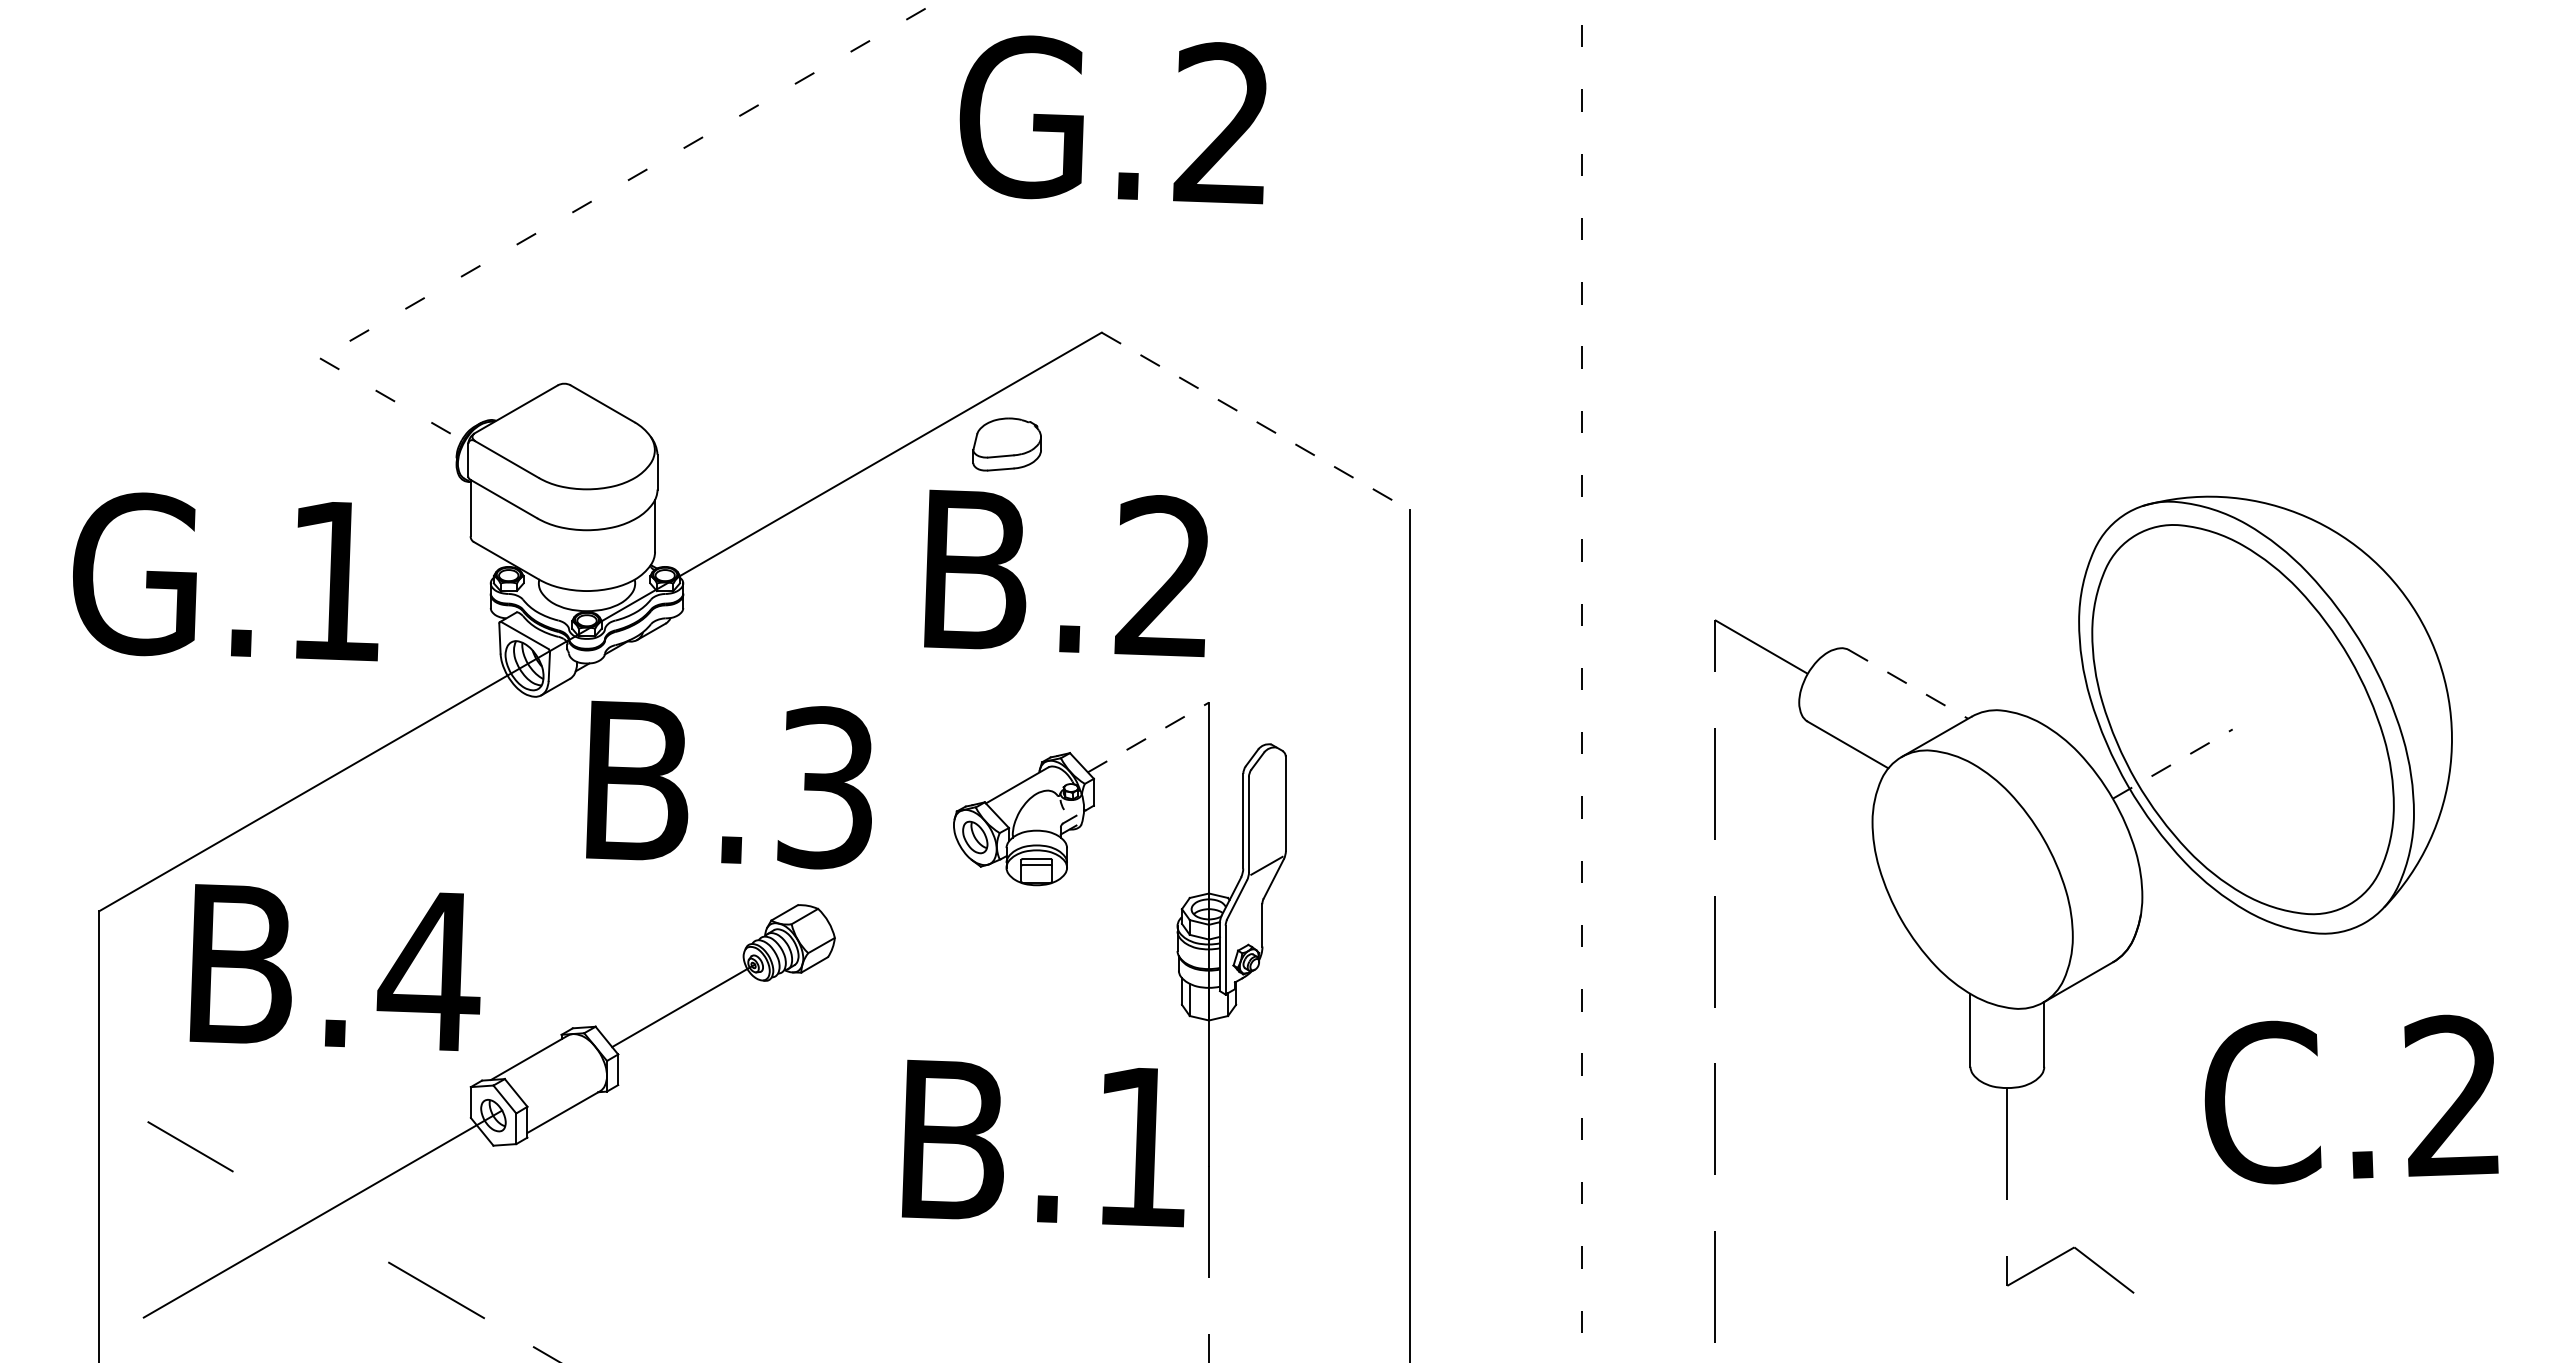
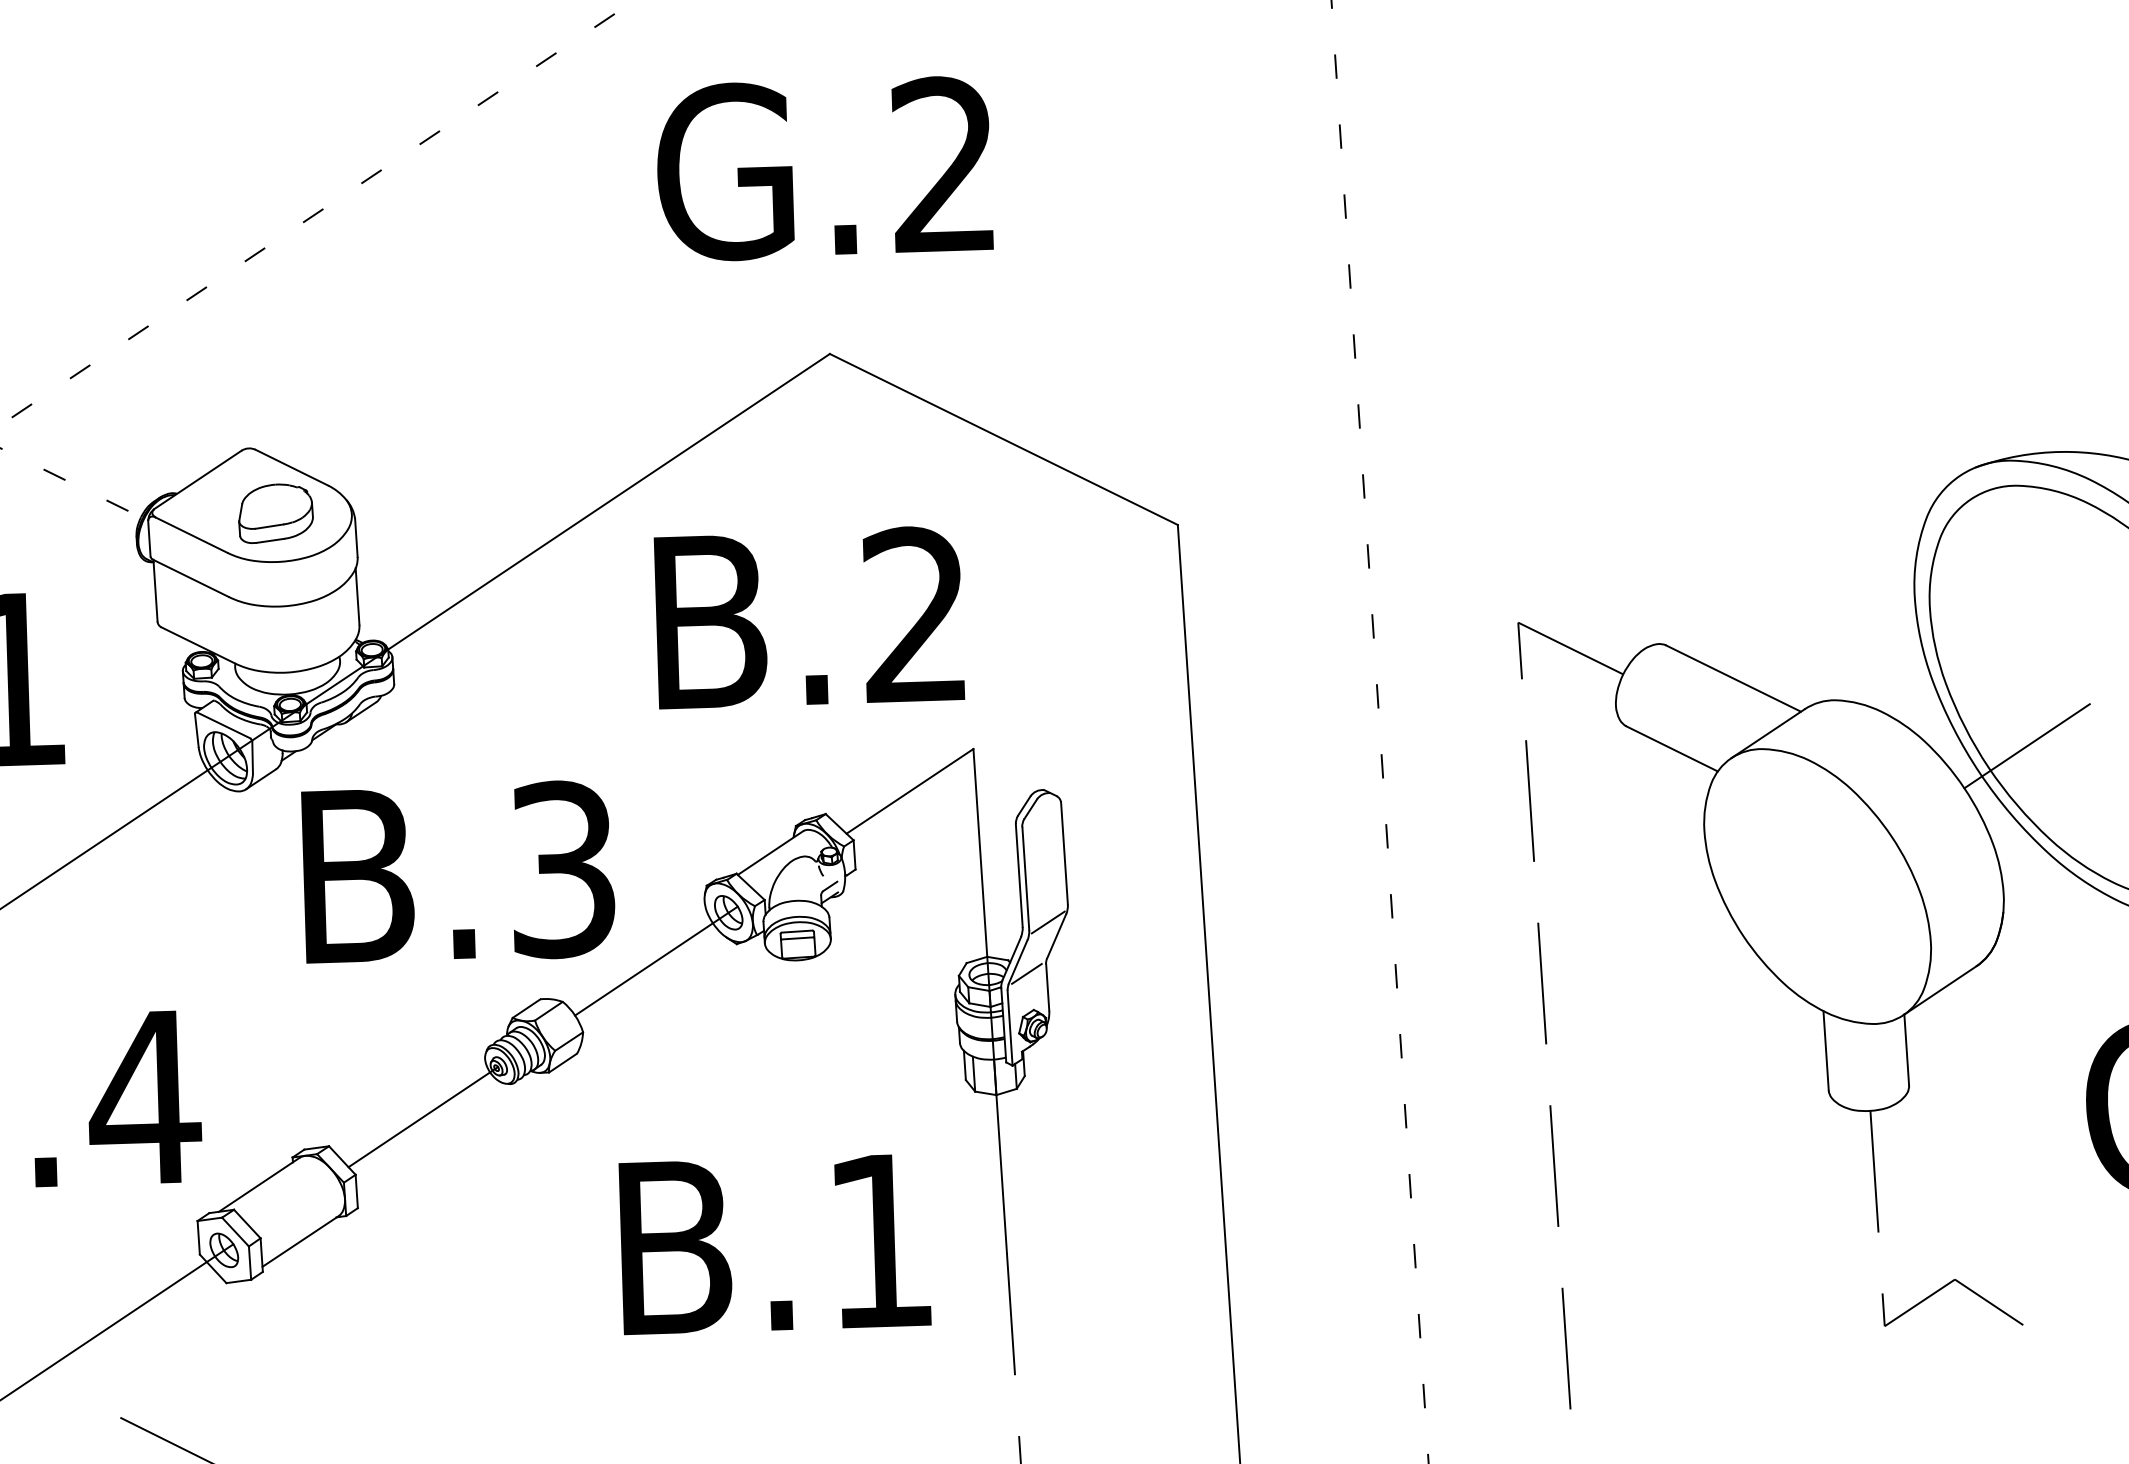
text: (1112, 119) -> (823, 168), moved
line: (1255, 421) -> (1003, 439), dashed -> solid
part: (1006, 444) -> (274, 513), moved
line: (1908, 684) -> (1733, 678), dashed -> solid
line: (1148, 737) -> (910, 791), dashed -> solid
line: (2173, 763) -> (2027, 745), dashed -> solid
line: (905, 877) -> (655, 961), added
line: (1244, 911) -> (1027, 973), added
text: (1042, 1143) -> (771, 1244), moved

